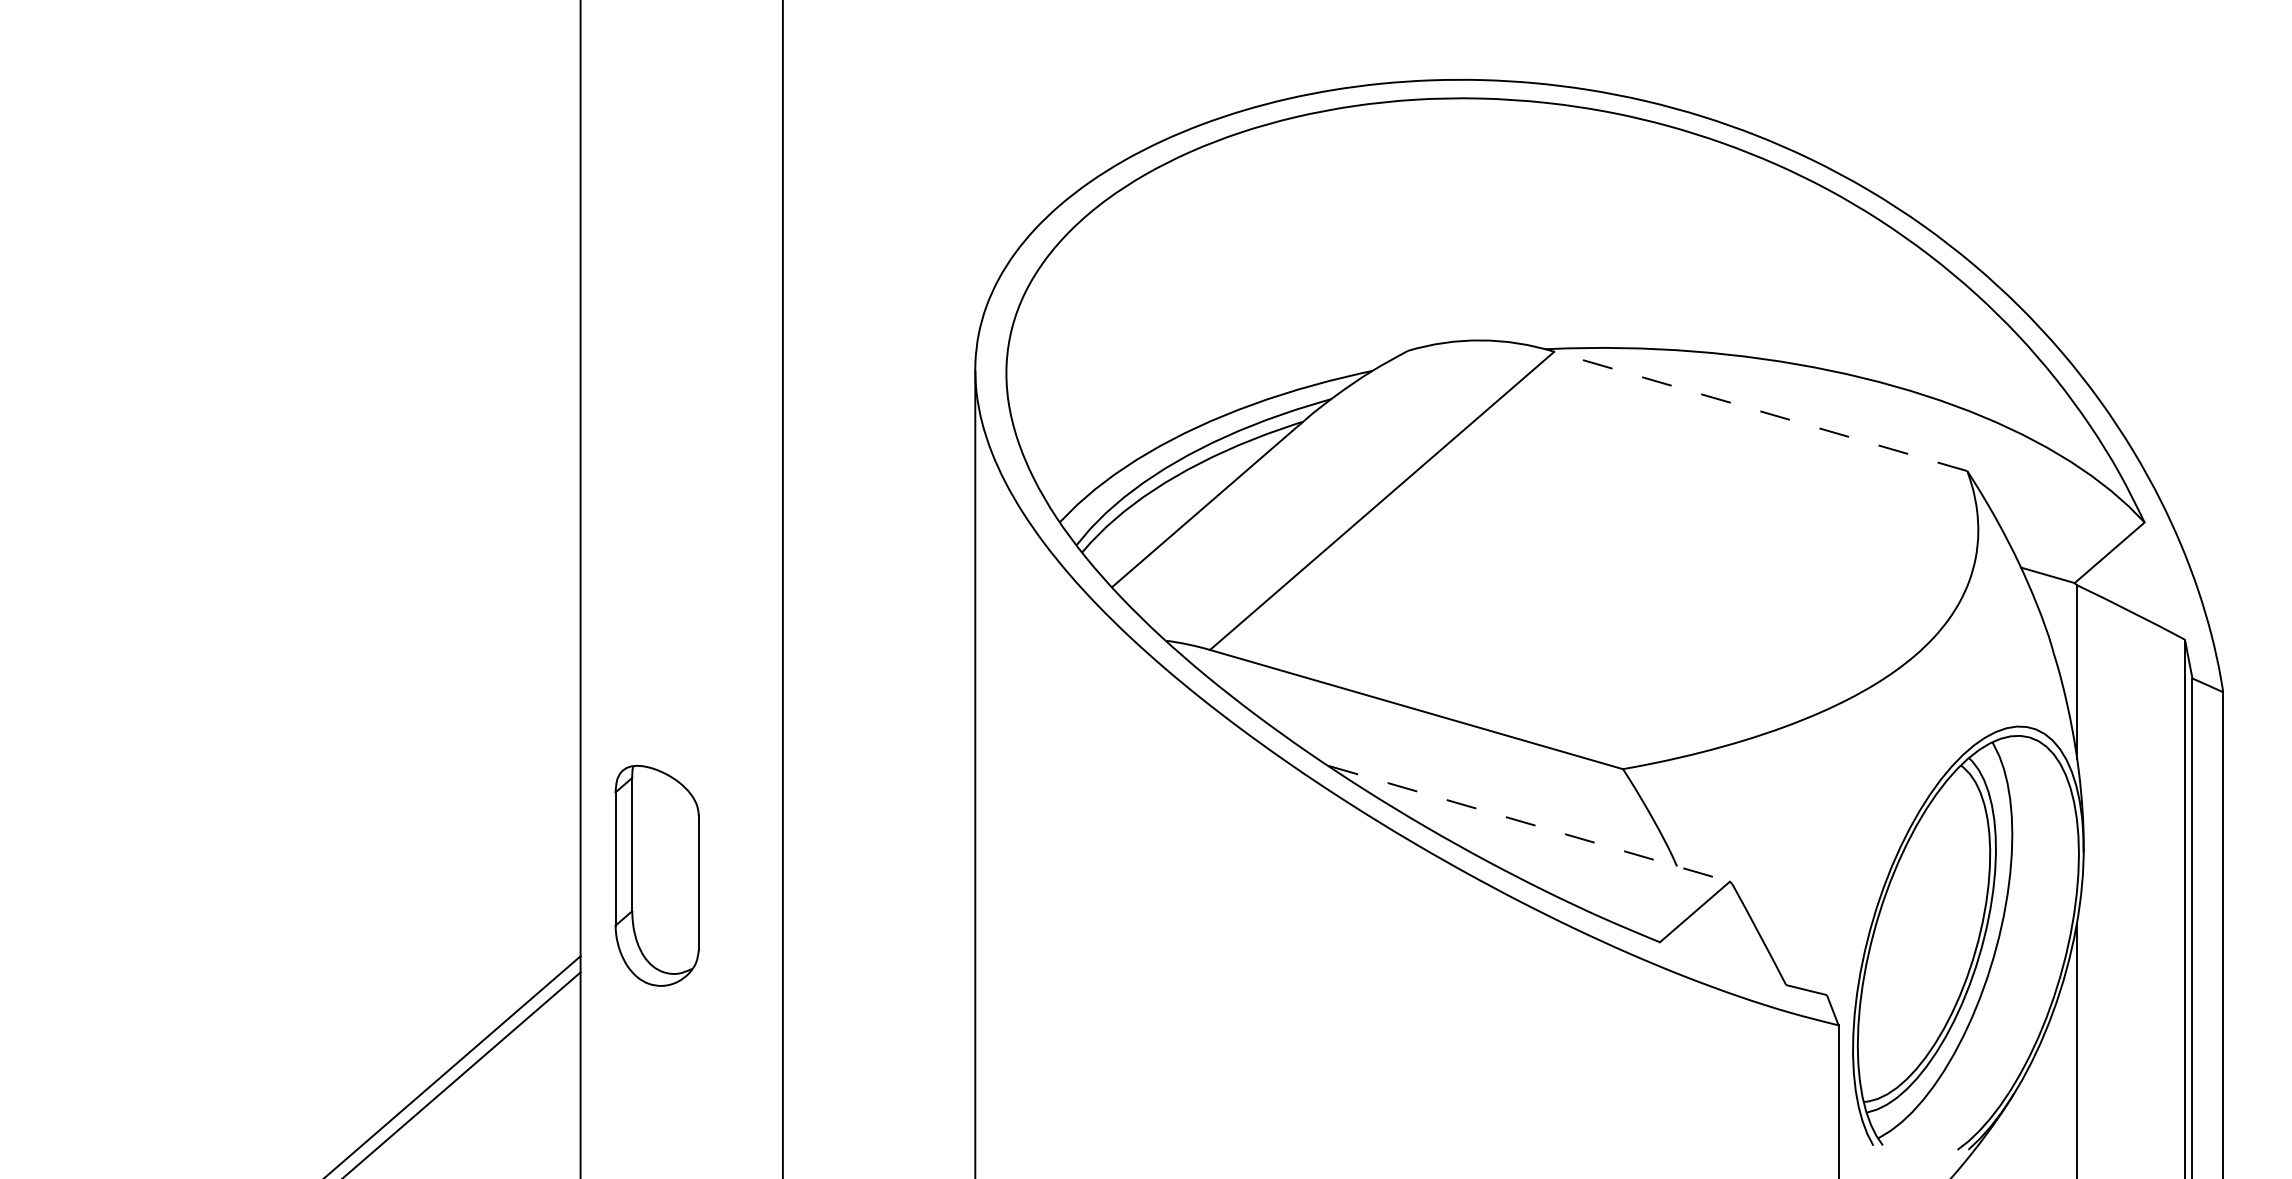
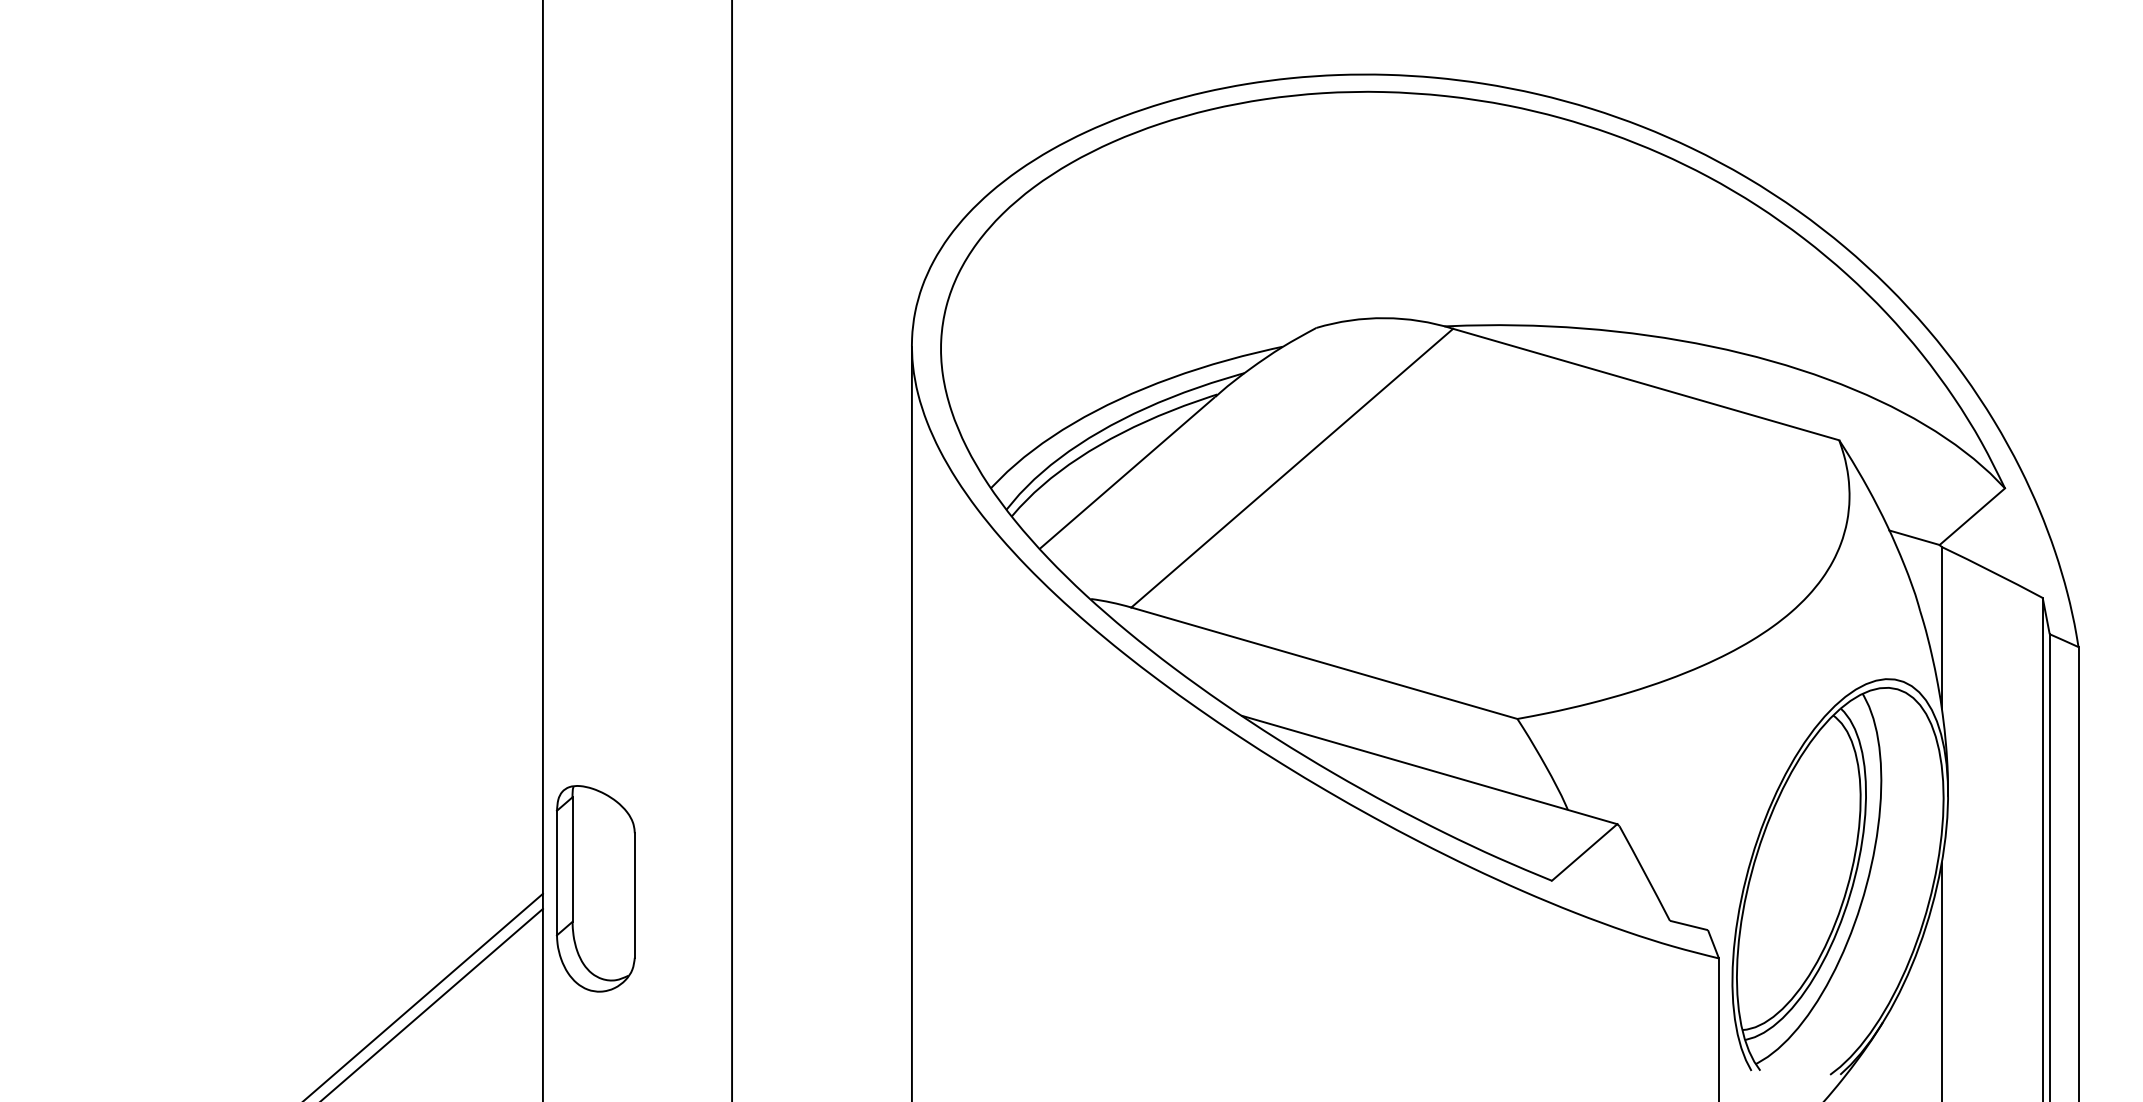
line: (1760, 411) -> (1645, 384), dashed -> solid
line: (1529, 823) -> (1429, 769), dashed -> solid
part: (656, 875) -> (595, 888), moved

